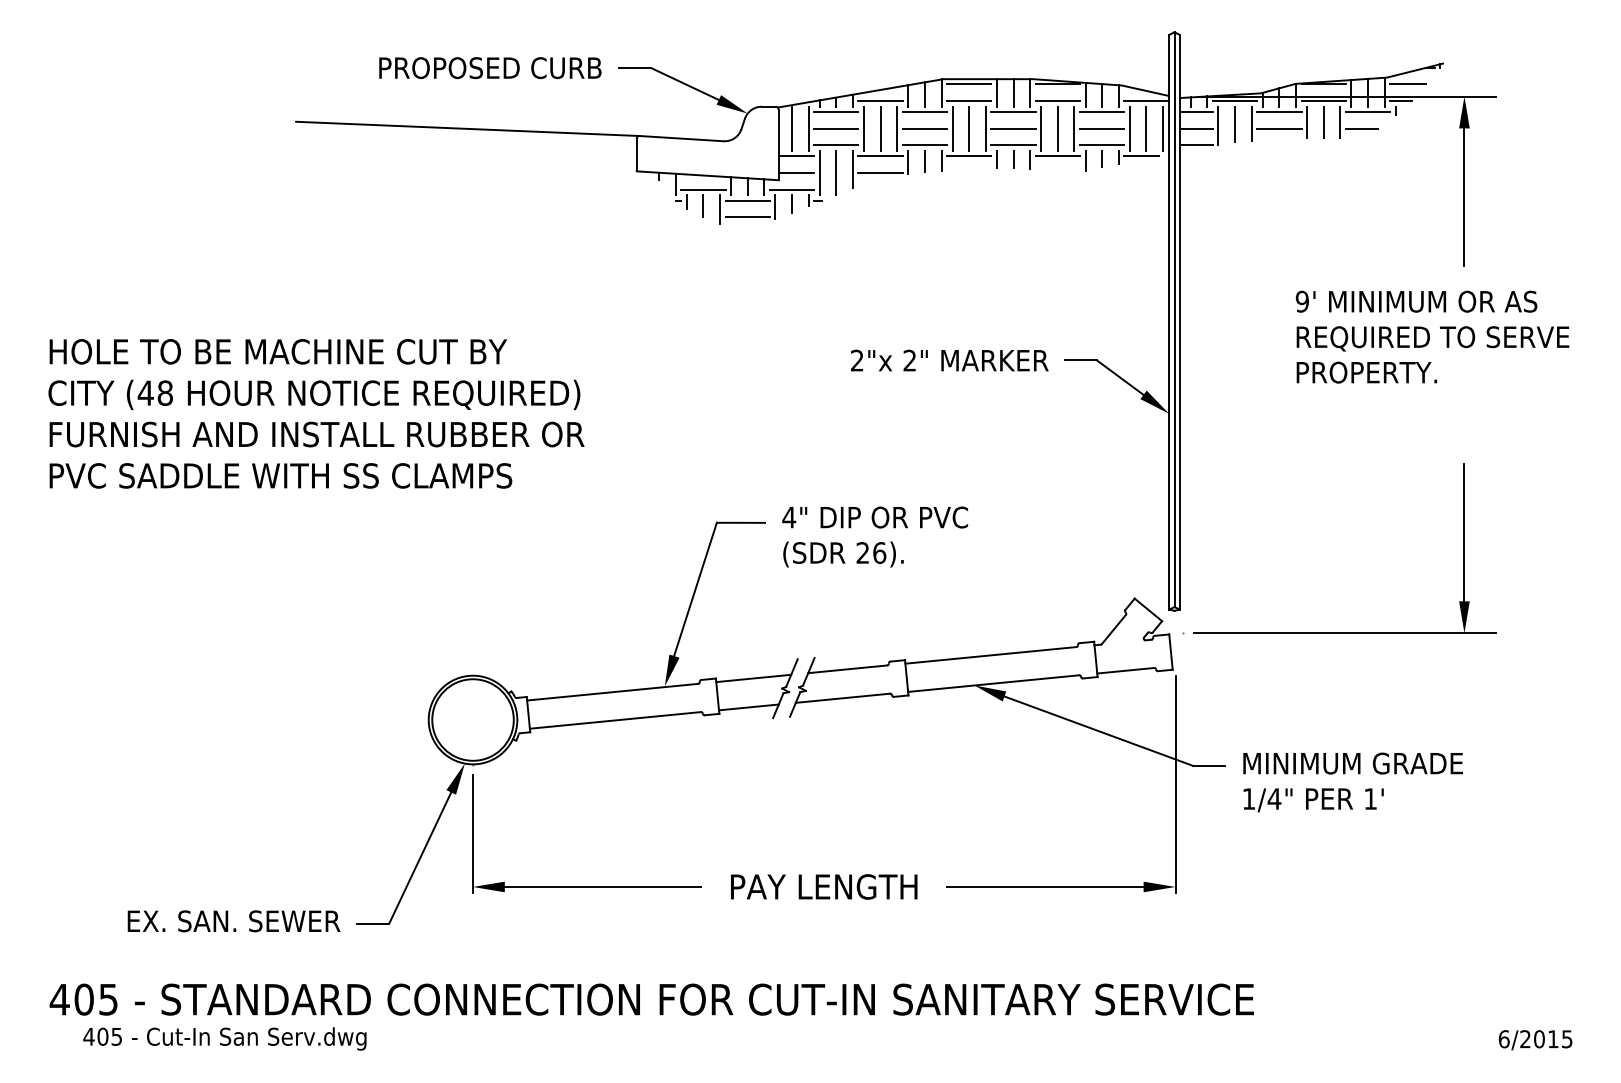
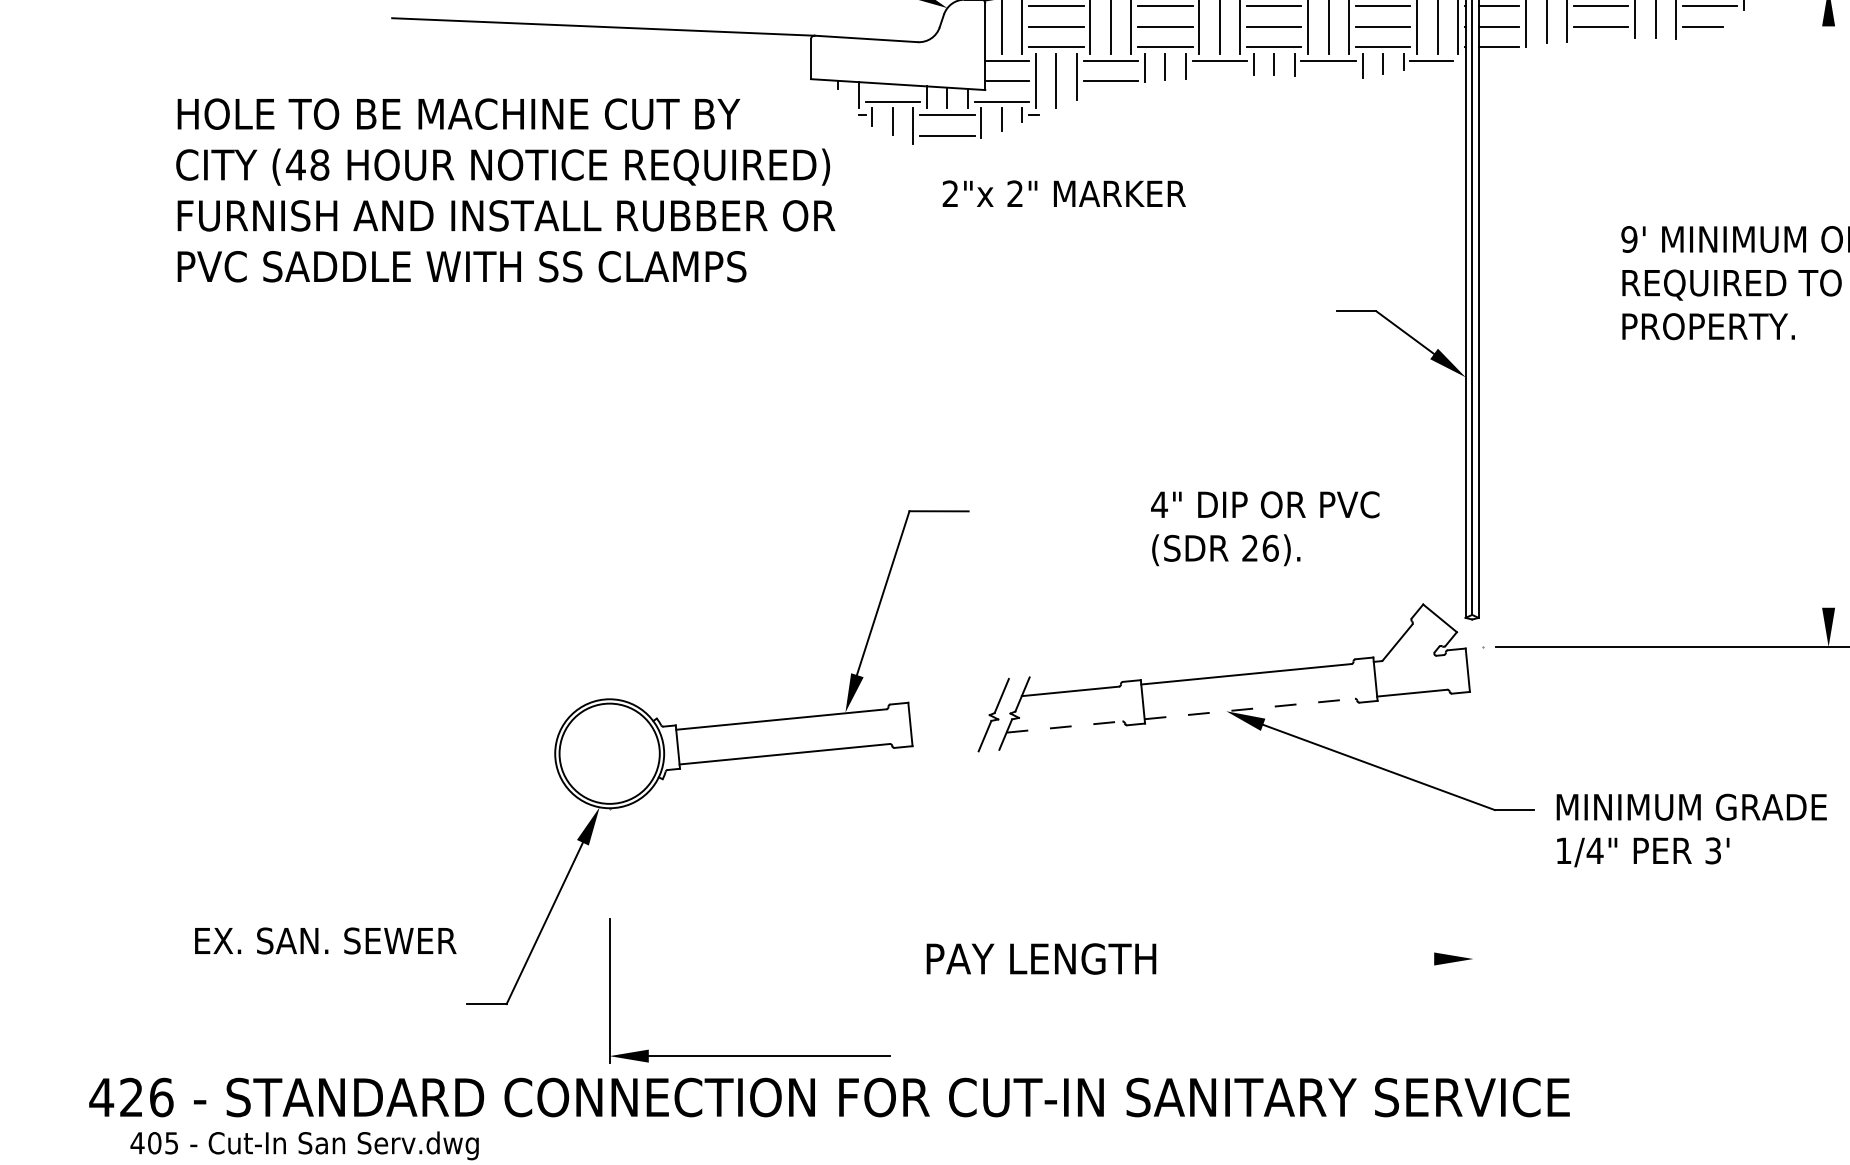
line: (1464, 196) -> (1828, 110), removed
text: (949, 360) -> (1063, 193), moved
text: (316, 413) -> (505, 189), moved
line: (1464, 532) -> (1828, 523), removed
text: (874, 536) -> (1264, 528), moved
line: (753, 678) -> (954, 702), removed
line: (993, 683) -> (1249, 708), solid -> dashed
line: (843, 698) -> (1065, 727), solid -> dashed
line: (748, 707) -> (948, 738), removed
line: (1175, 783) -> (1473, 831), removed
text: (1370, 798) -> (1713, 850), 1' -> 3'
part: (586, 886) -> (749, 1055), moved
line: (1044, 886) -> (1312, 958), removed
text: (233, 921) -> (325, 941), moved
text: (96, 999) -> (146, 1097), 405 -> 426

